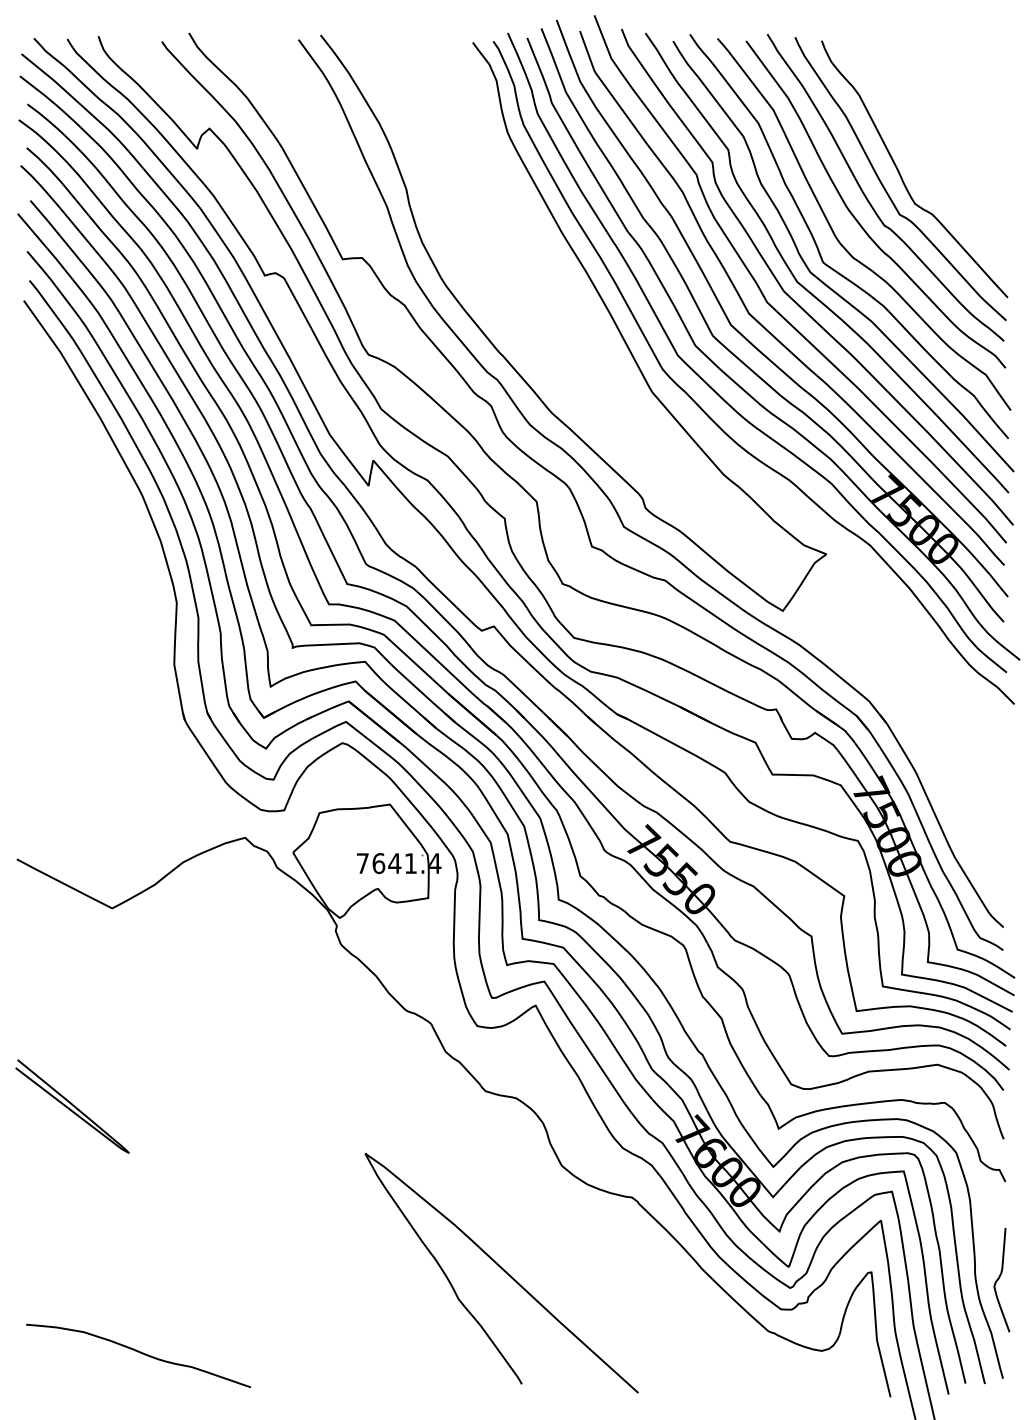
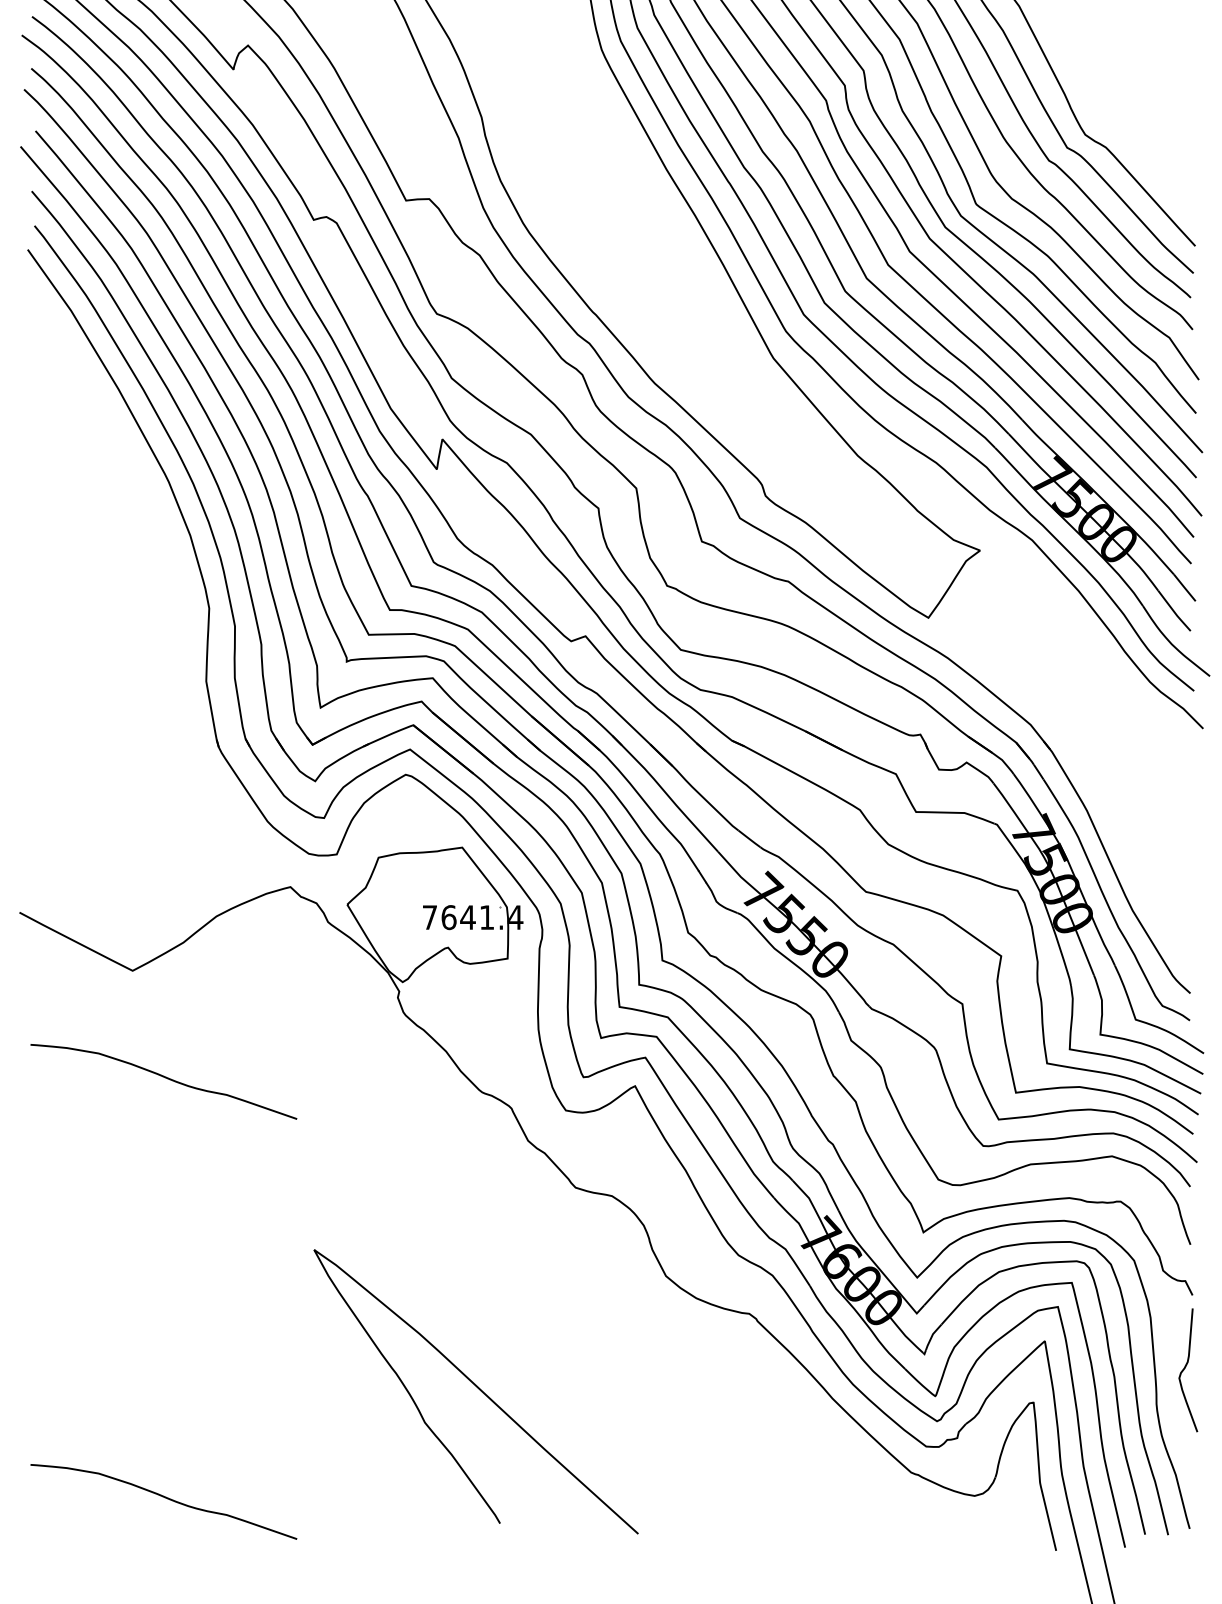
curve: (140, 999) -> (166, 1078), added
curve: (72, 1106) -> (85, 1205), removed
curve: (503, 1271) -> (478, 1389), moved
curve: (999, 1279) -> (1185, 1369), moved

